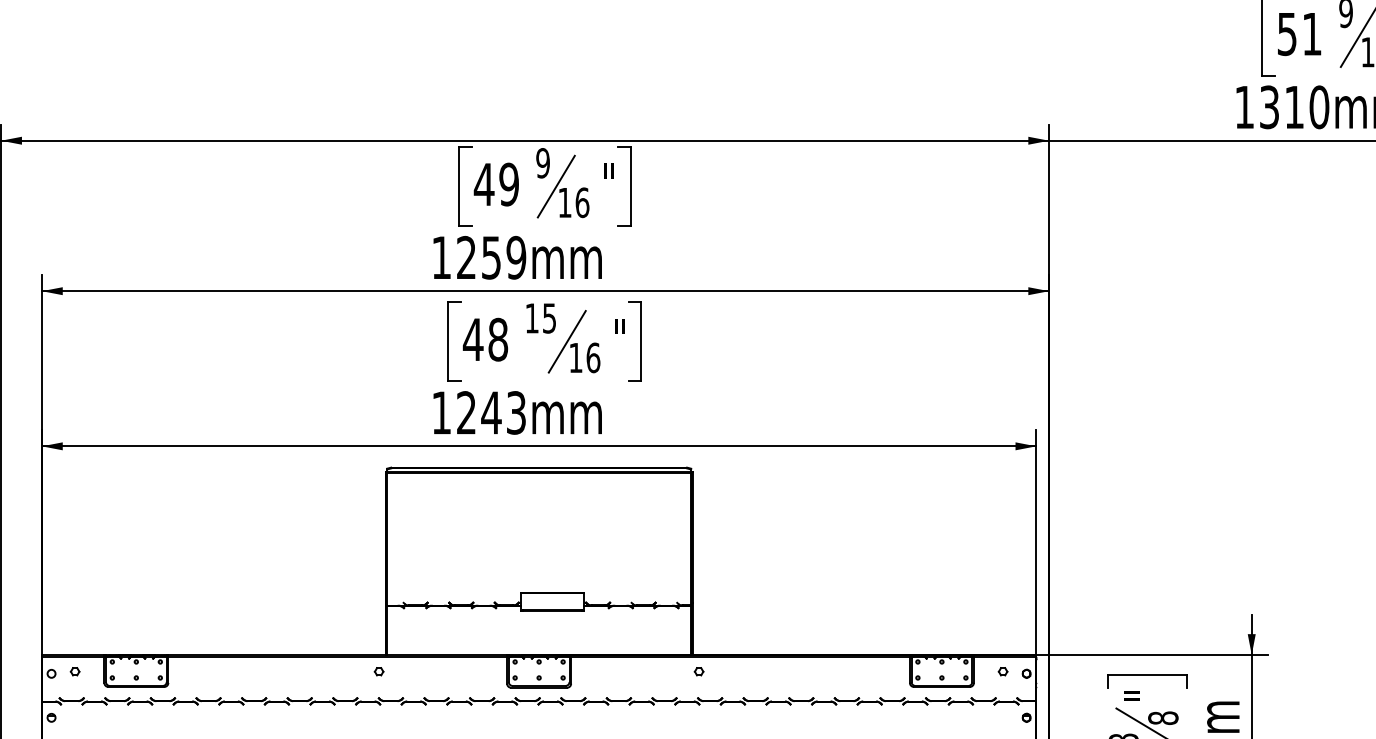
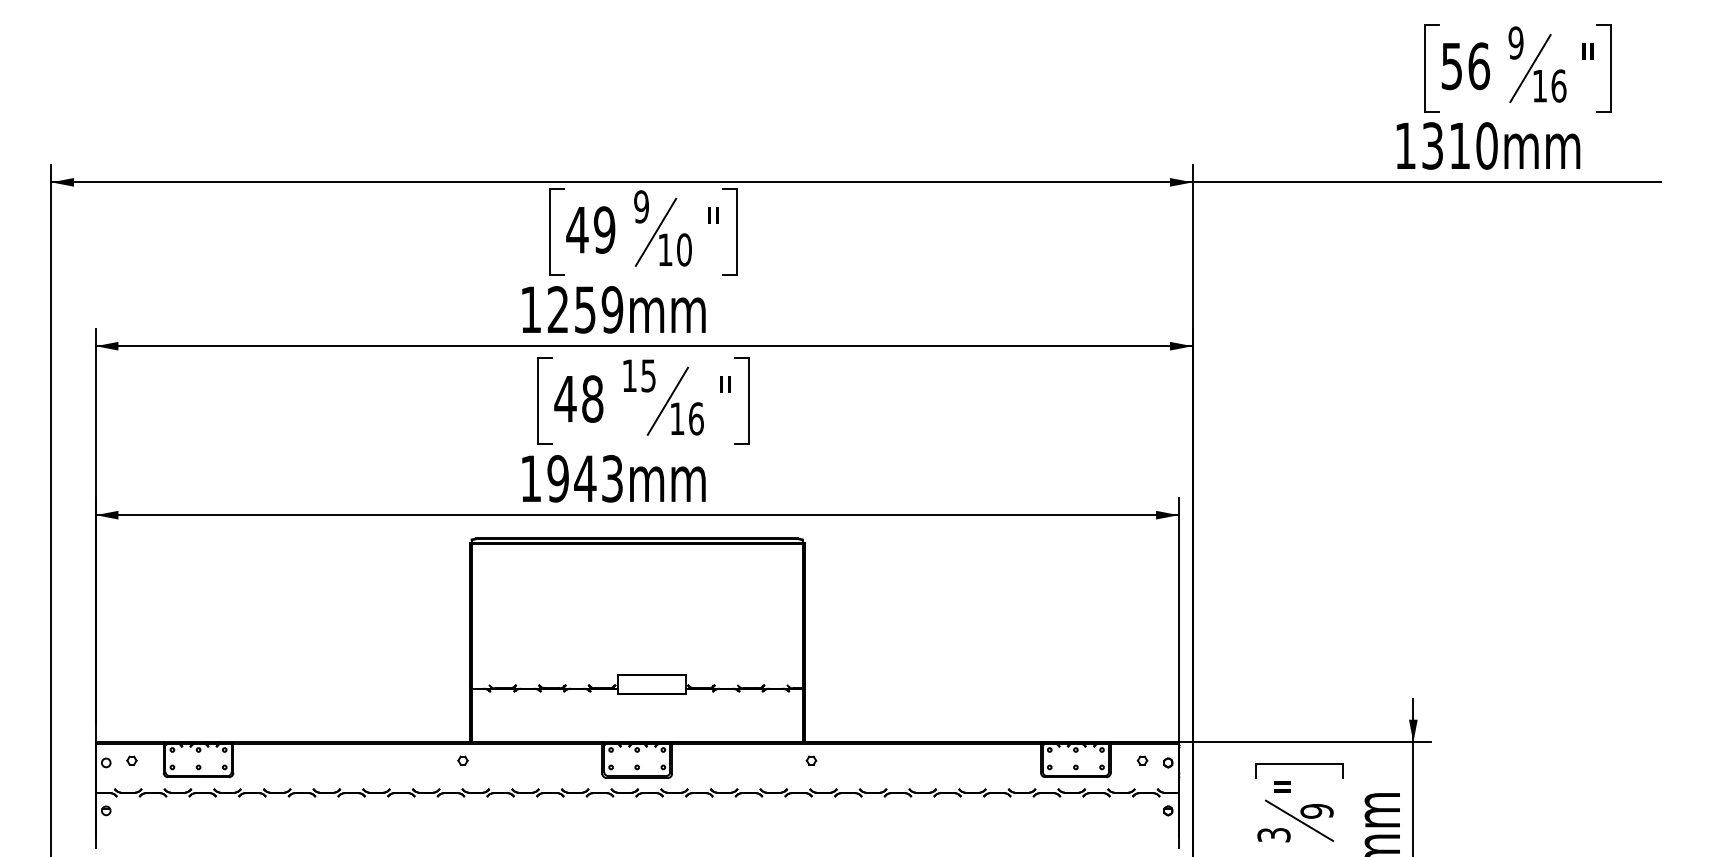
text: (1312, 34) -> (1479, 66), 51 -> 56
text: (582, 202) -> (684, 249), 16 -> 10
text: (465, 412) -> (557, 478), 1243mm -> 1943mm
text: (1162, 717) -> (1316, 810), 8 -> 9

